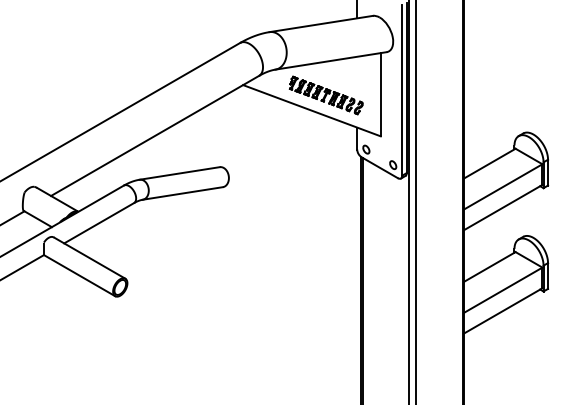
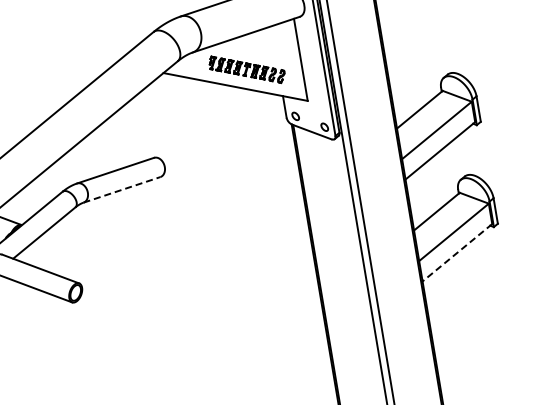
line: (182, 193) -> (121, 189), solid -> dashed
line: (502, 311) -> (456, 253), solid -> dashed

